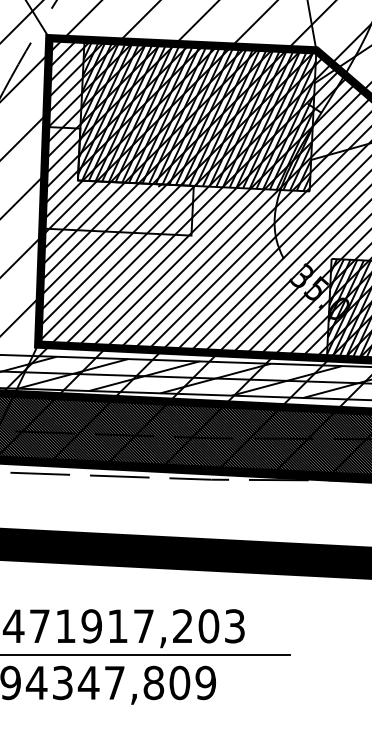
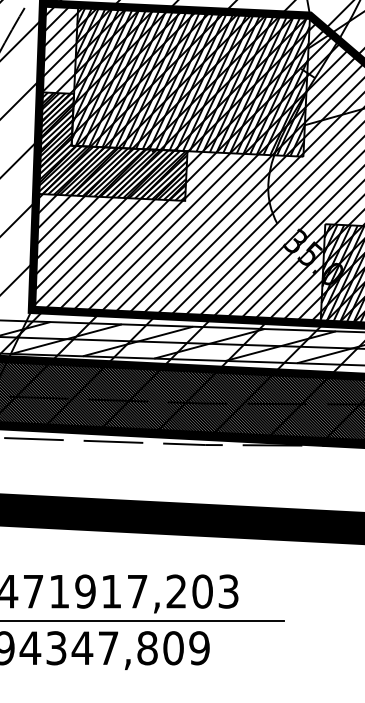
hatch: (117, 181) -> (111, 146), added

